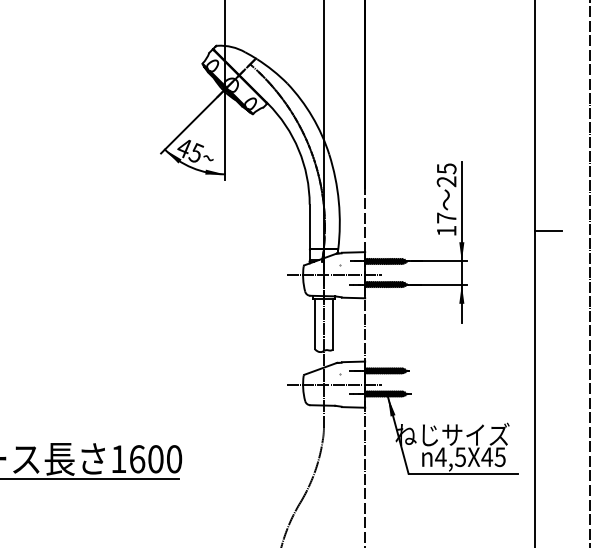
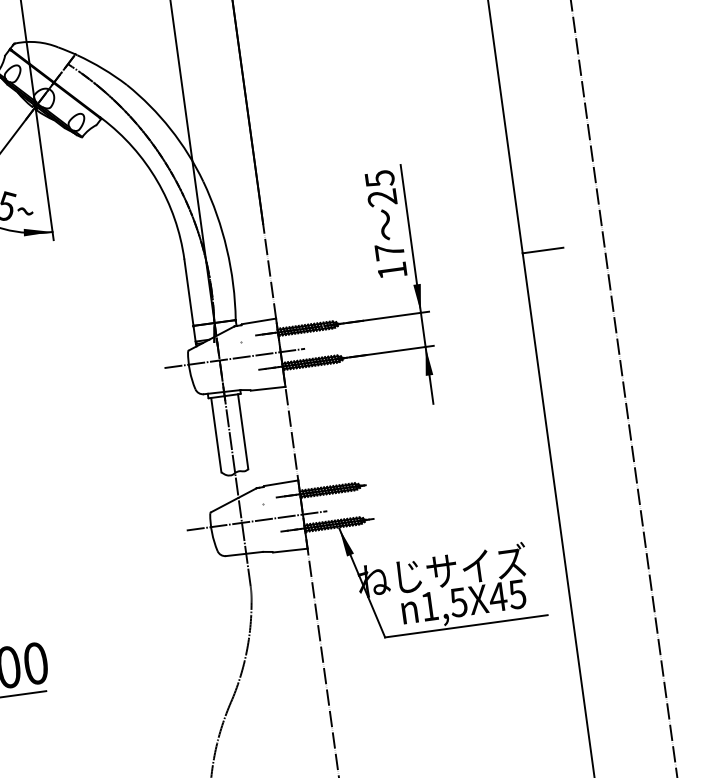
text: (440, 456) -> (428, 605), 4,5X45 -> 1,5X45

